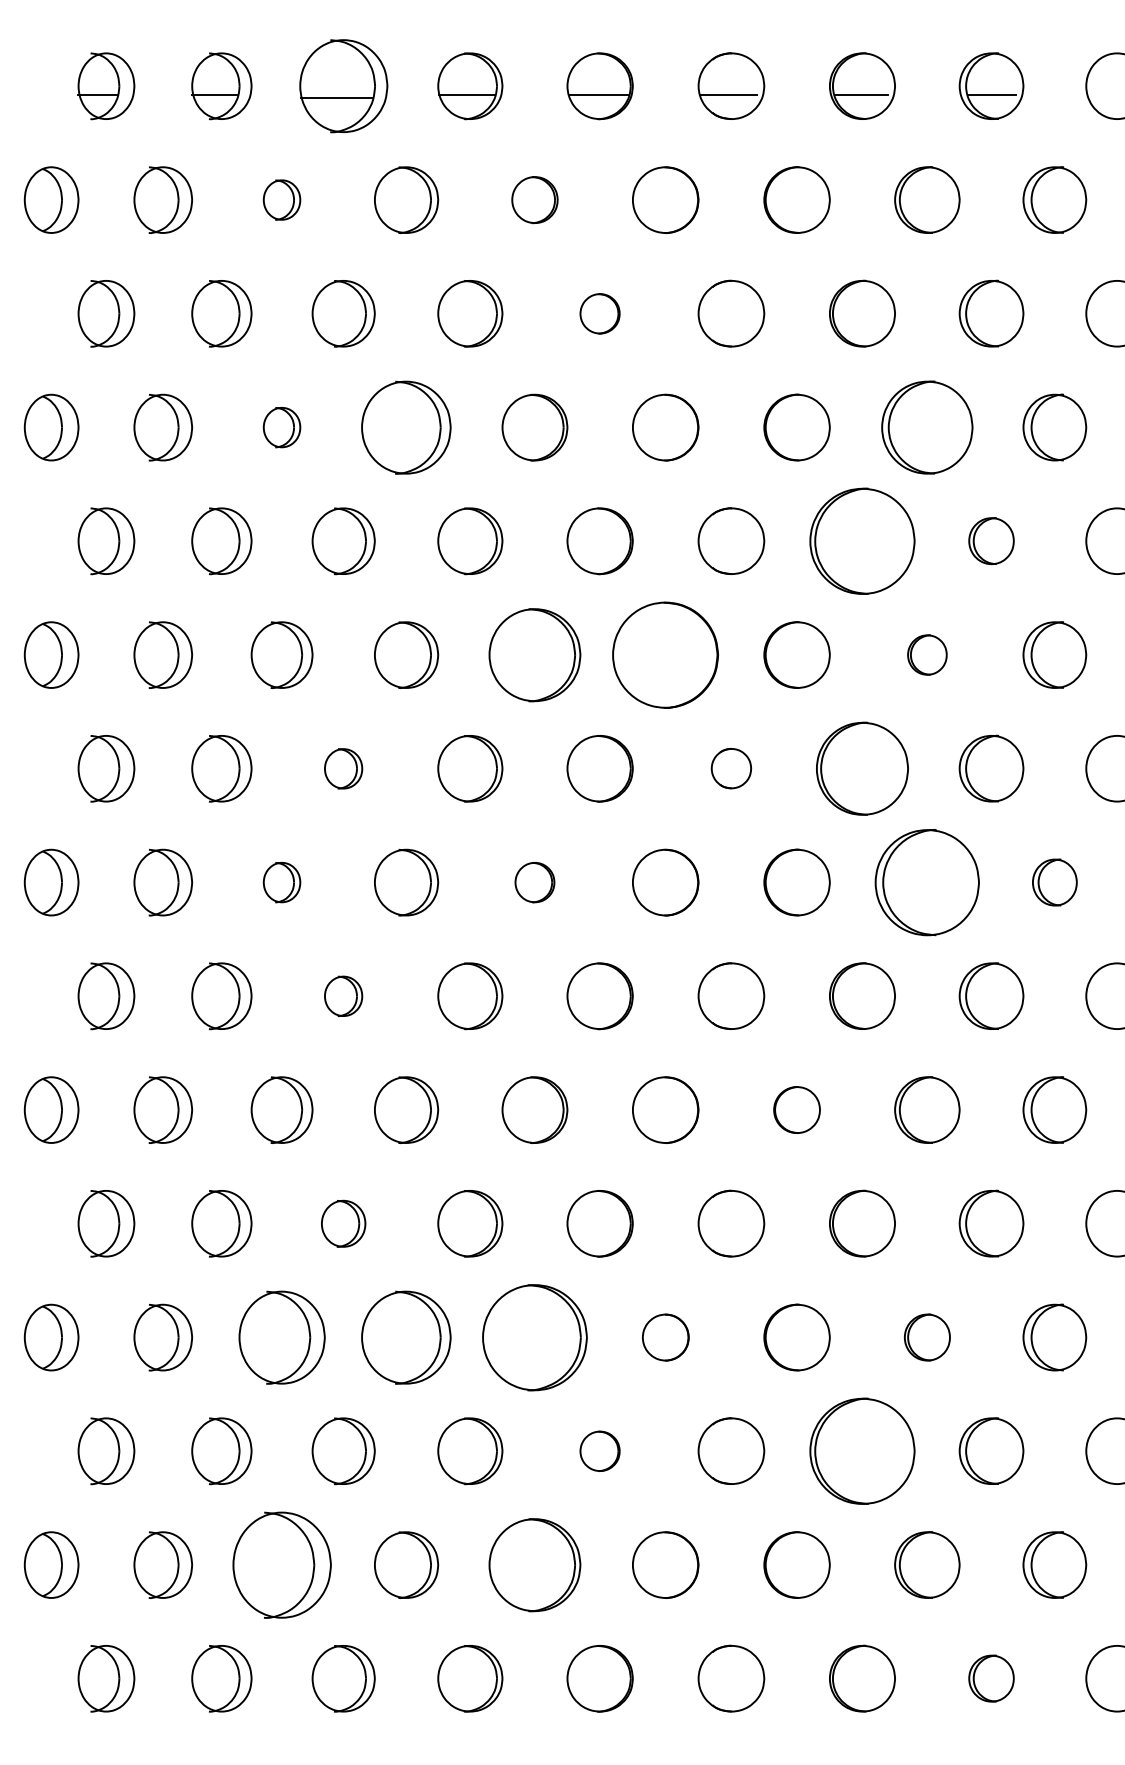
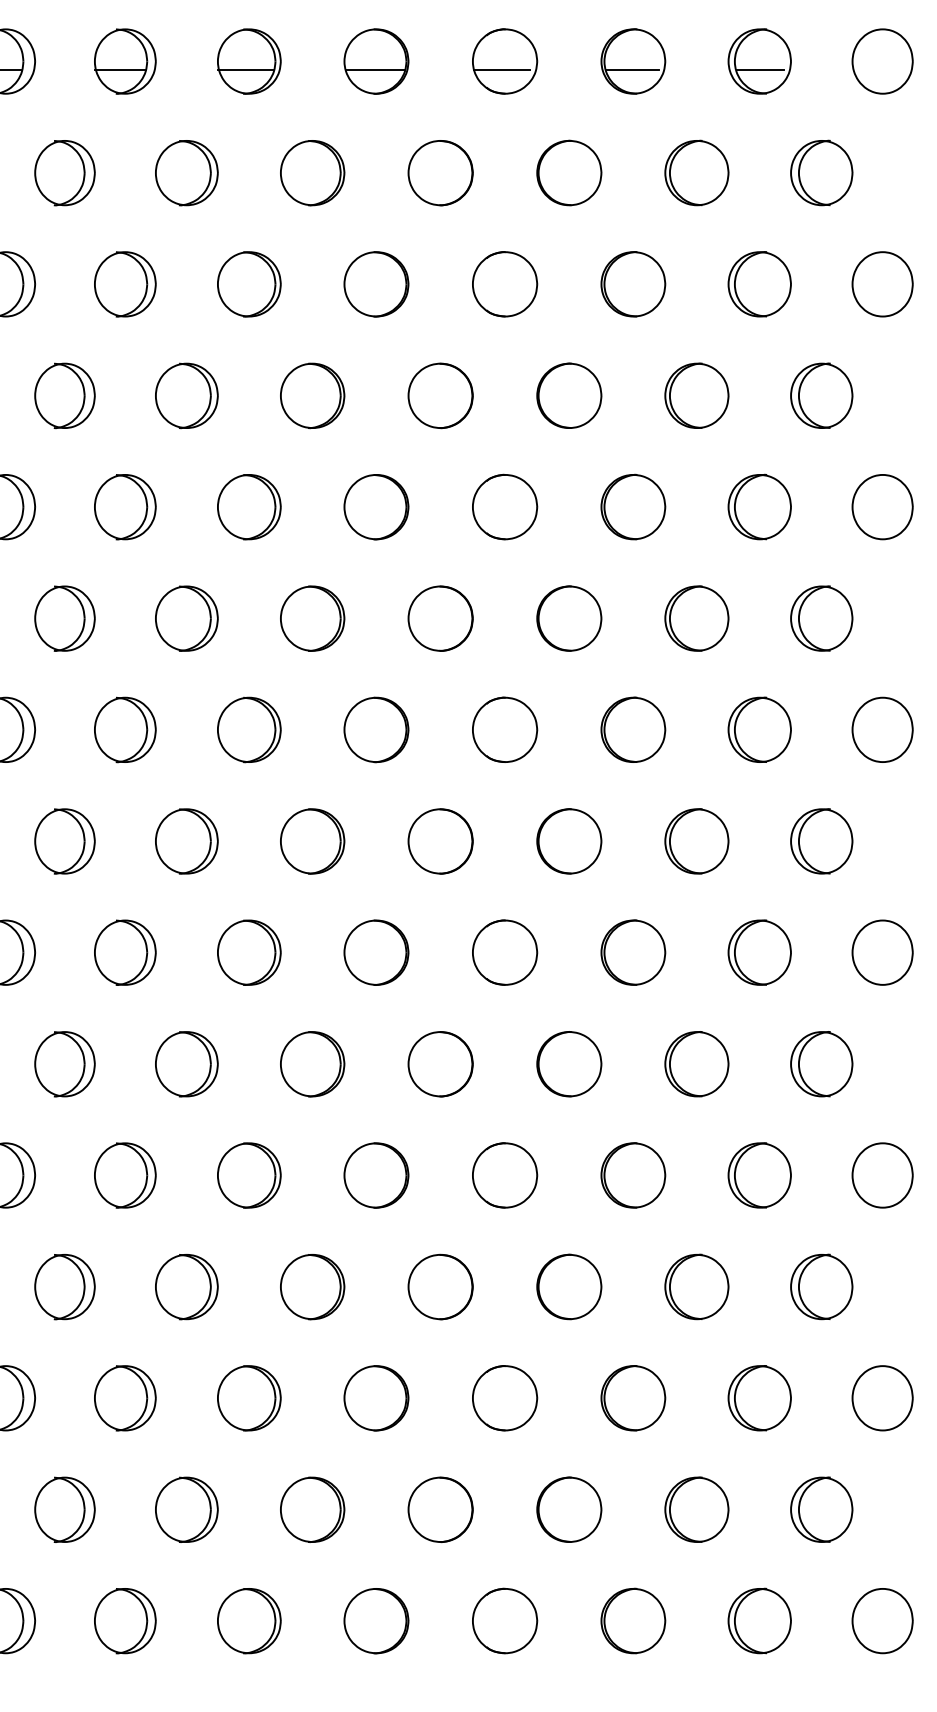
part: (343, 86) -> (125, 61), size x0.71
part: (281, 199) -> (64, 172), size x1.67
part: (534, 199) -> (312, 172), size x1.43
part: (599, 313) -> (375, 284), size x1.67
part: (281, 427) -> (64, 395), size x1.67
part: (406, 427) -> (186, 395), size x0.71
part: (927, 427) -> (697, 395), size x0.71
part: (862, 540) -> (633, 506), size x0.62
part: (991, 540) -> (759, 506), size x1.43
part: (534, 654) -> (312, 618), size x0.71
part: (665, 654) -> (440, 618), size x0.62
part: (927, 654) -> (697, 618), size x1.67
part: (343, 768) -> (125, 729), size x1.67
part: (731, 768) -> (505, 729), size x1.67
part: (862, 768) -> (633, 729), size x0.71
part: (281, 882) -> (64, 841), size x1.67
part: (534, 882) -> (312, 841), size x1.67
part: (927, 882) -> (697, 841), size x0.62
part: (1054, 882) -> (821, 841), size x1.43
part: (343, 996) -> (125, 952), size x1.67
part: (796, 1109) -> (568, 1063), size x1.43
part: (343, 1223) -> (125, 1175), size x1.43
part: (281, 1337) -> (64, 1286), size x0.71
part: (406, 1337) -> (186, 1286), size x0.71
part: (534, 1337) -> (312, 1286), size x0.62
part: (665, 1337) -> (440, 1286), size x1.43
part: (927, 1337) -> (697, 1286), size x1.43
part: (862, 1450) -> (633, 1397), size x0.62
part: (599, 1451) -> (375, 1398), size x1.67
part: (281, 1564) -> (64, 1509), size x0.62
part: (534, 1564) -> (312, 1509), size x0.71
part: (991, 1678) -> (759, 1620), size x1.43

